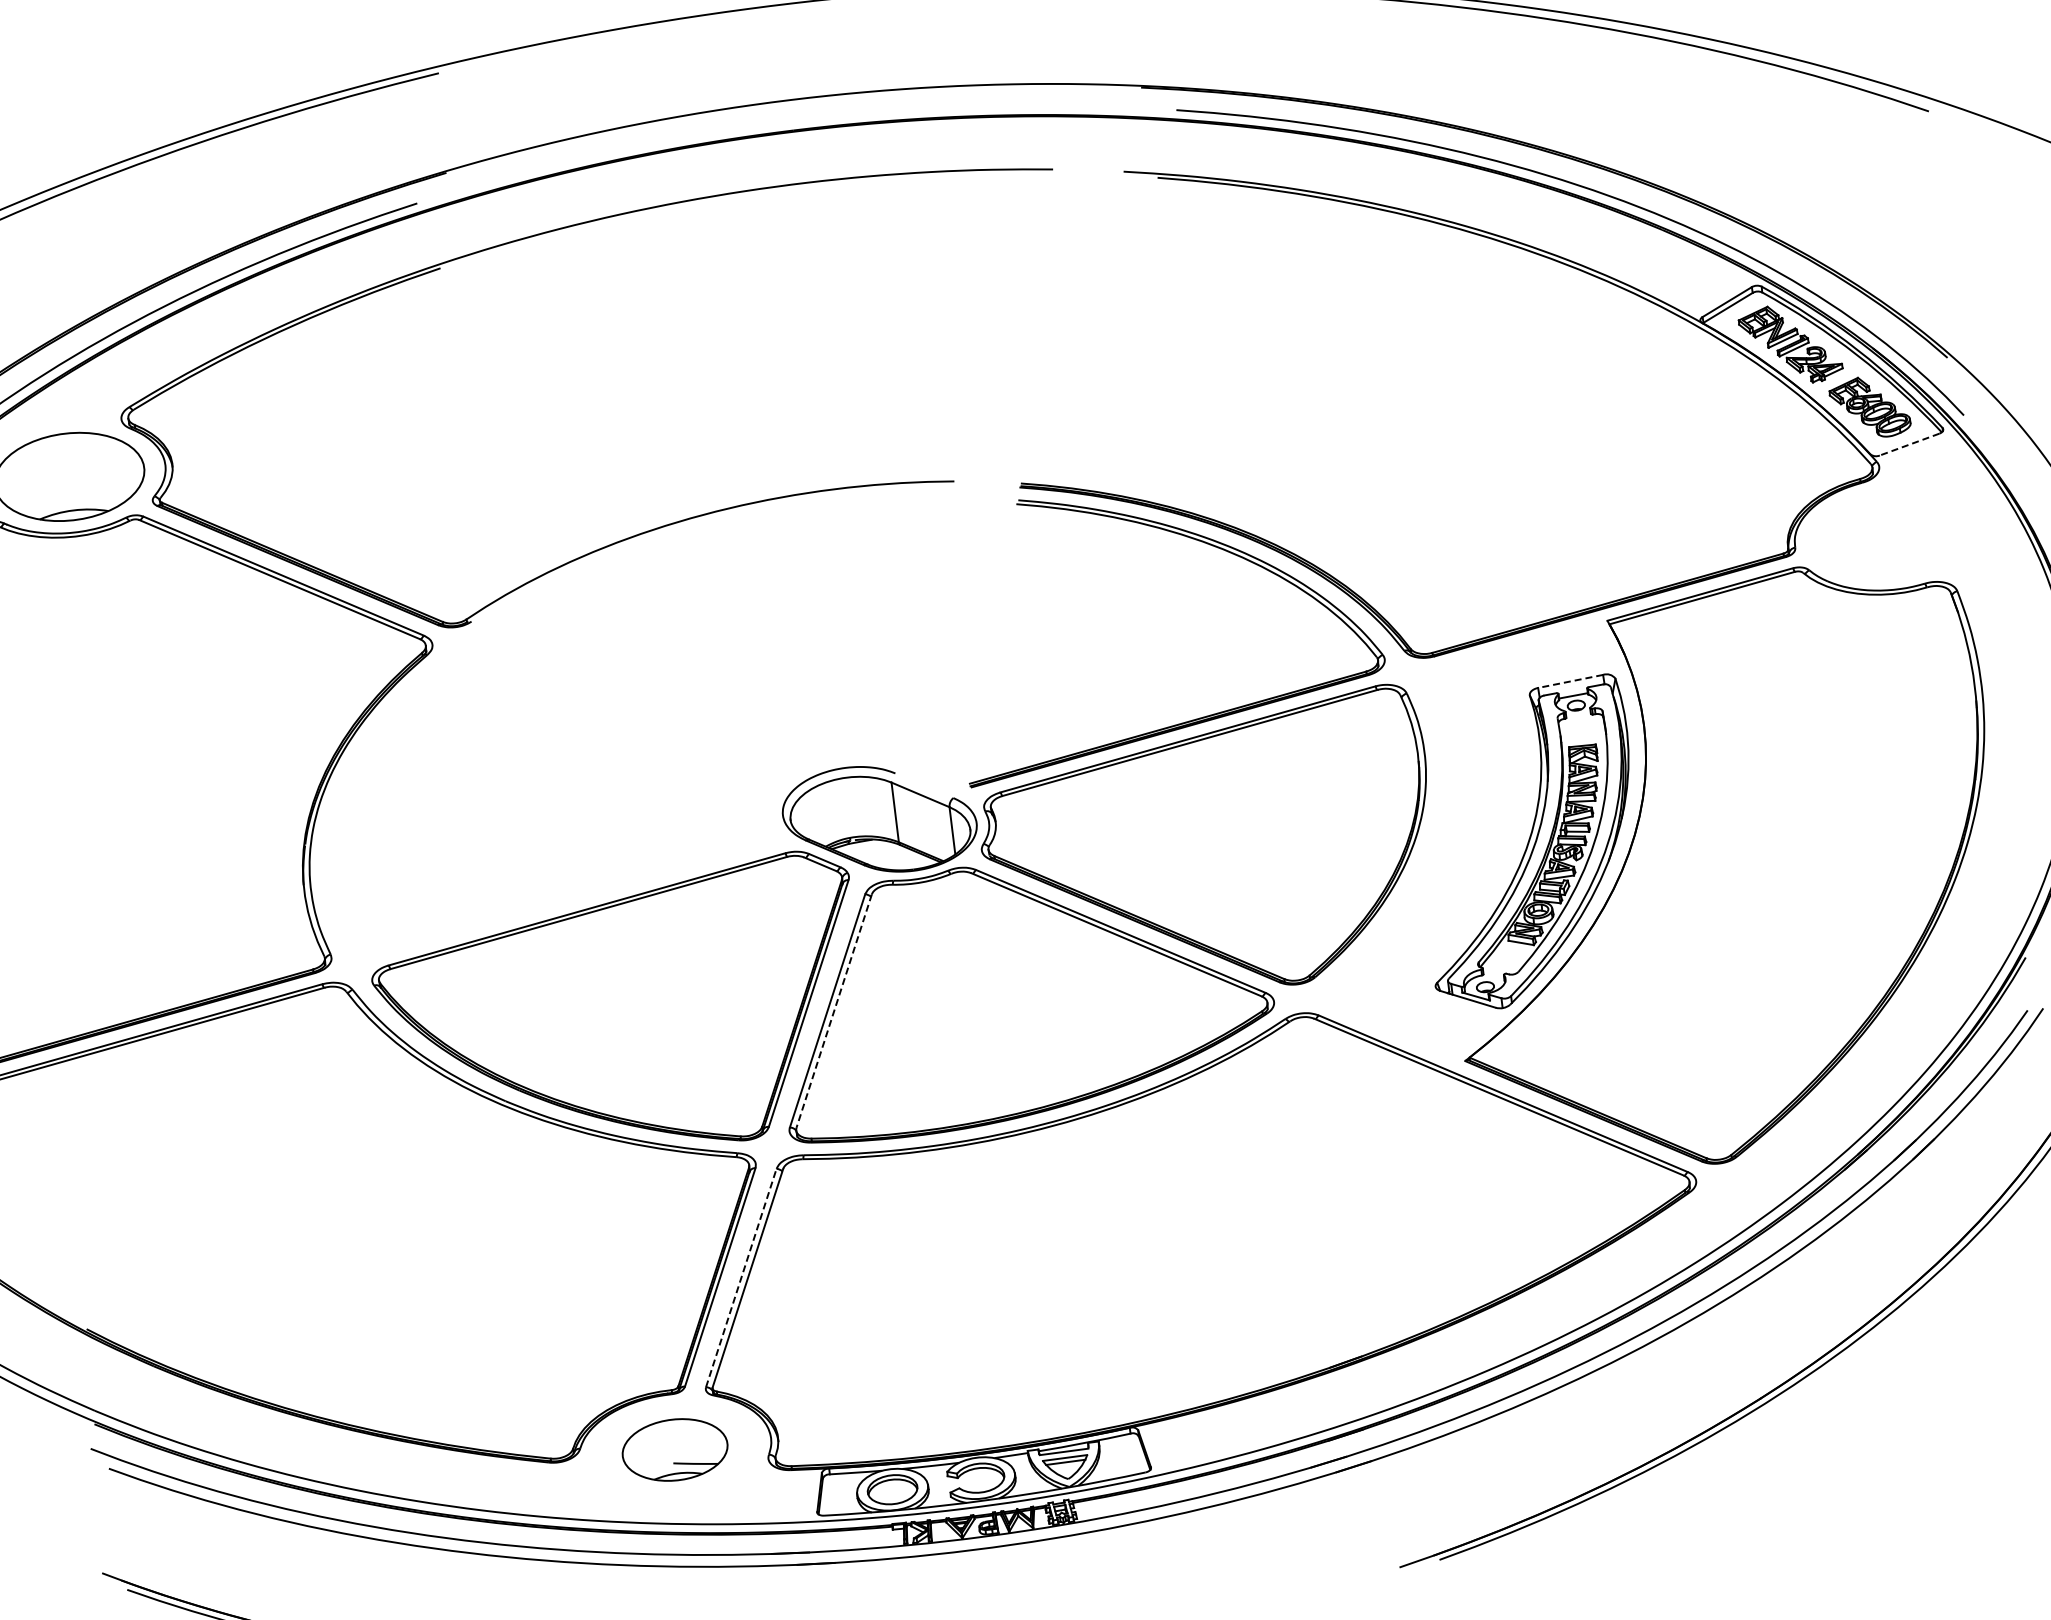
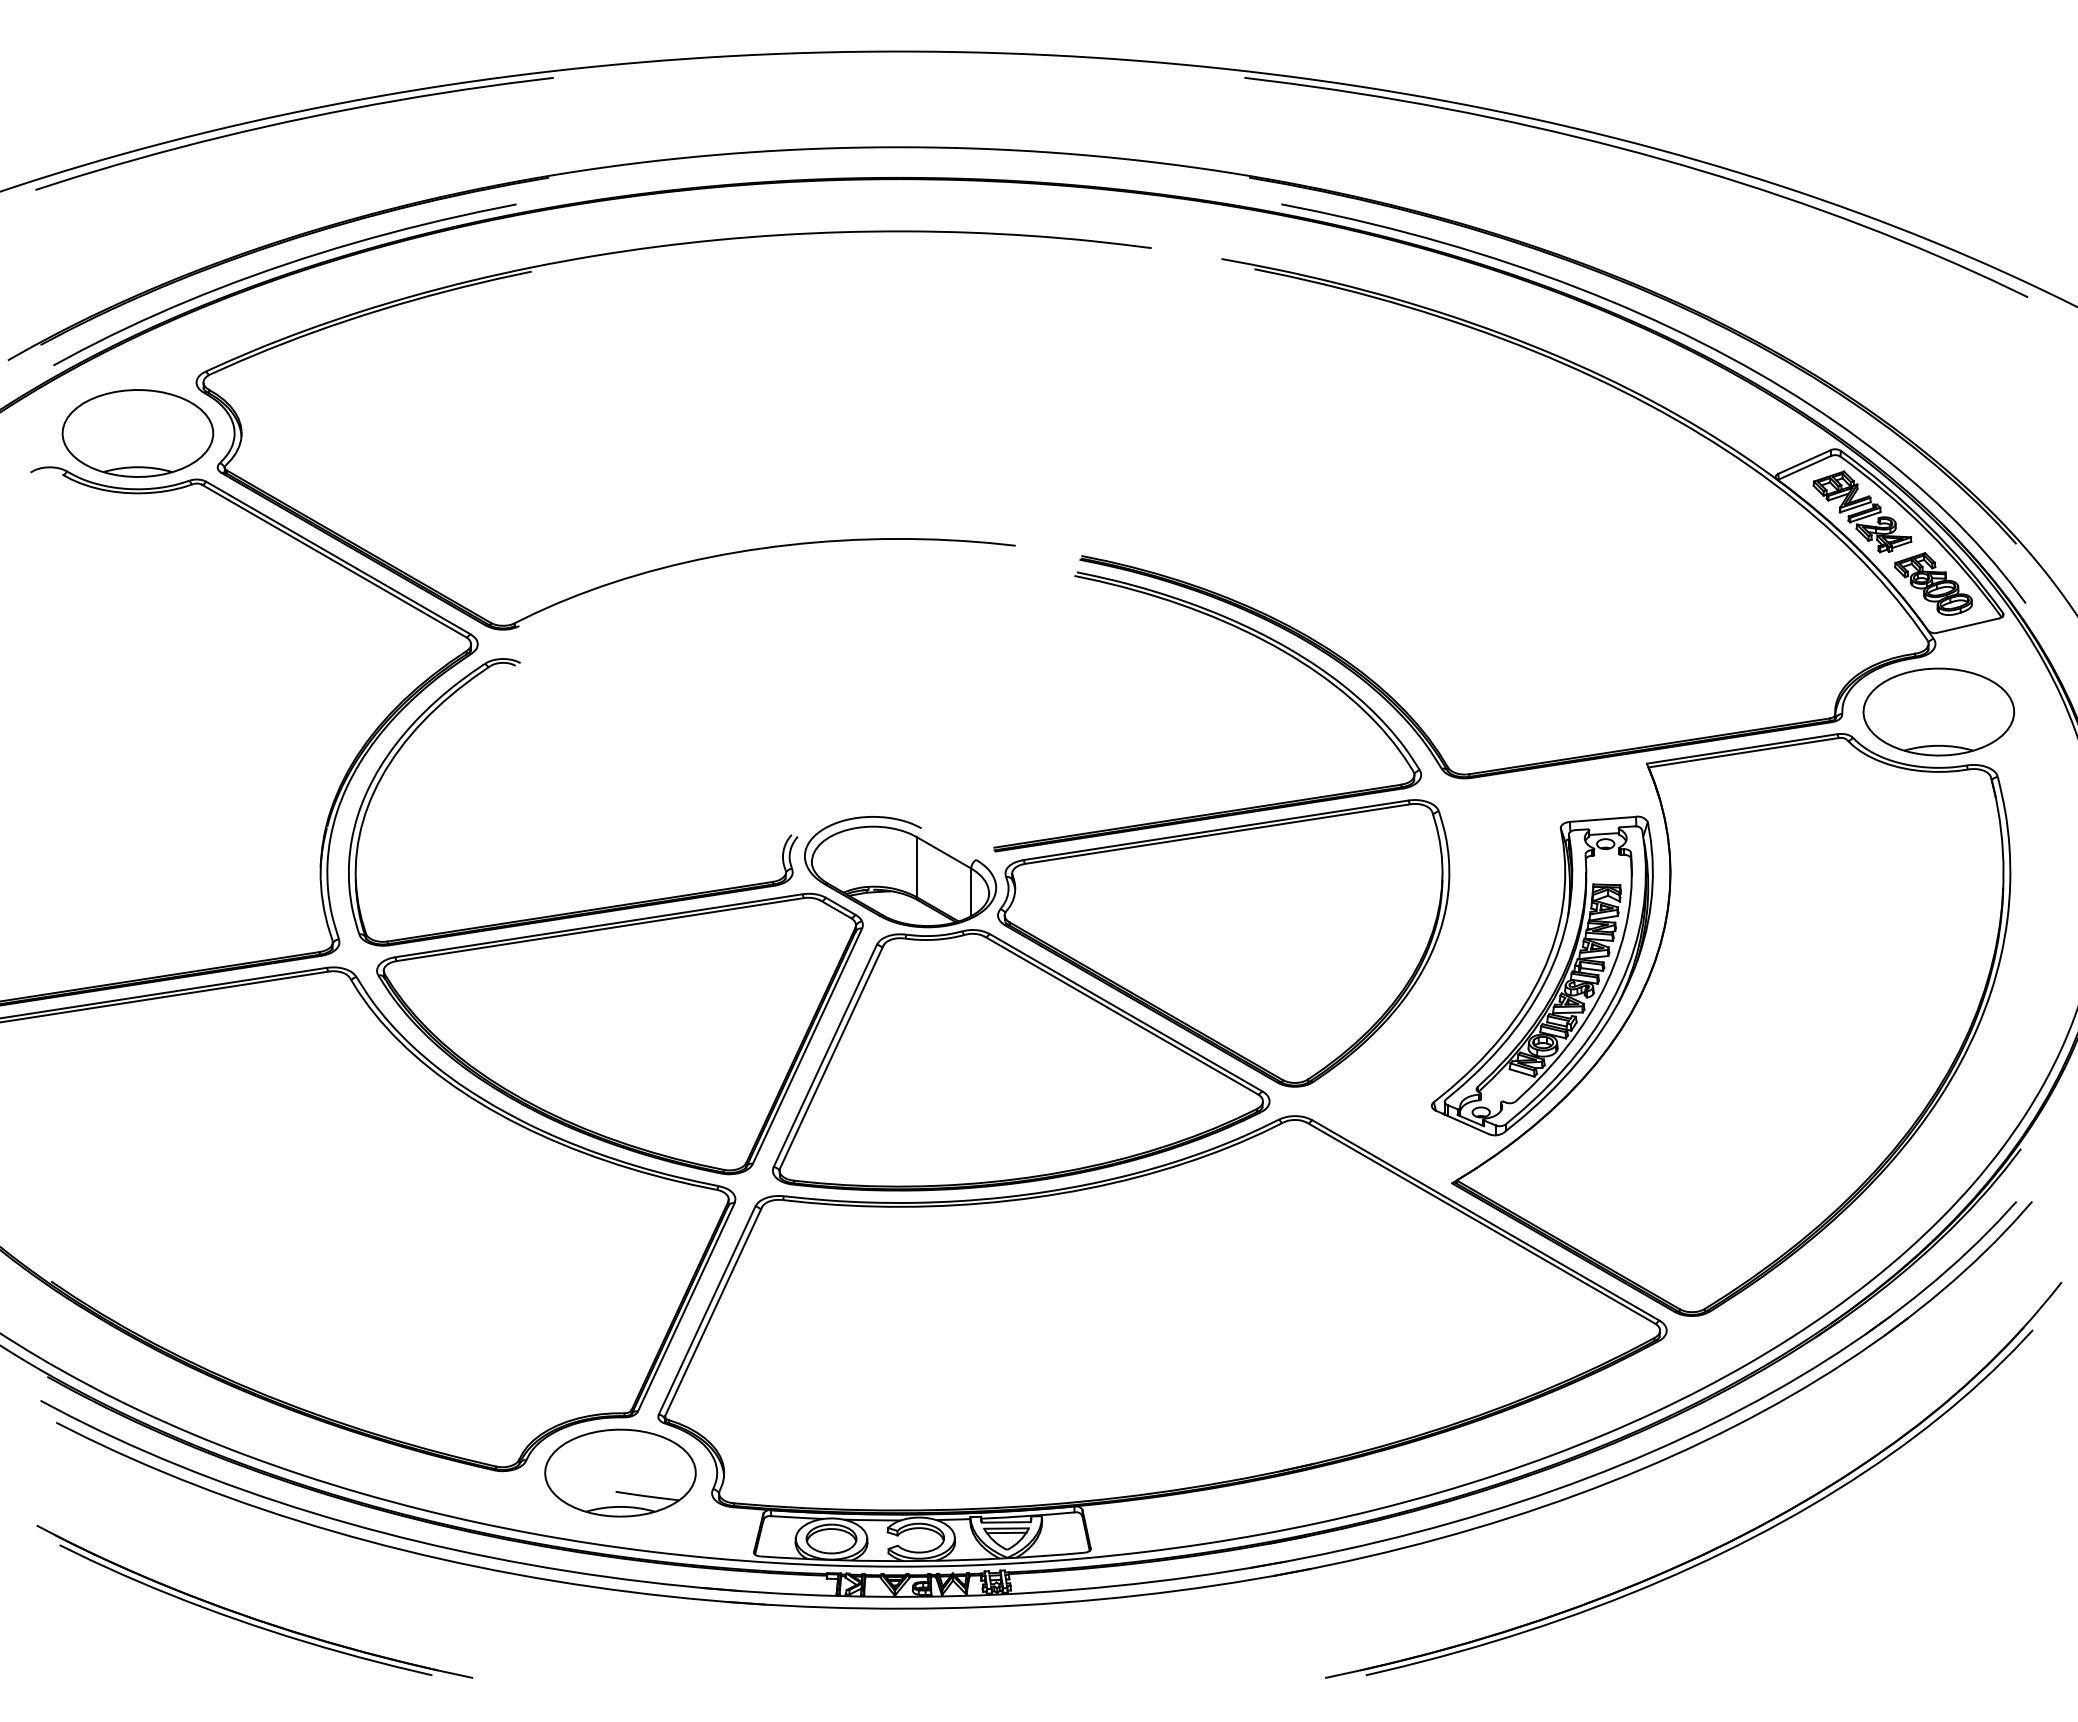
line: (1909, 444) -> (1968, 625), dashed -> solid
part: (1890, 533) -> (1938, 711), added
line: (1570, 681) -> (1602, 819), dashed -> solid
part: (572, 894) -> (586, 909), added
line: (833, 1010) -> (831, 1056), dashed -> solid
line: (741, 1278) -> (707, 1310), dashed -> solid
part: (675, 1449) -> (620, 1472), size x1.43

